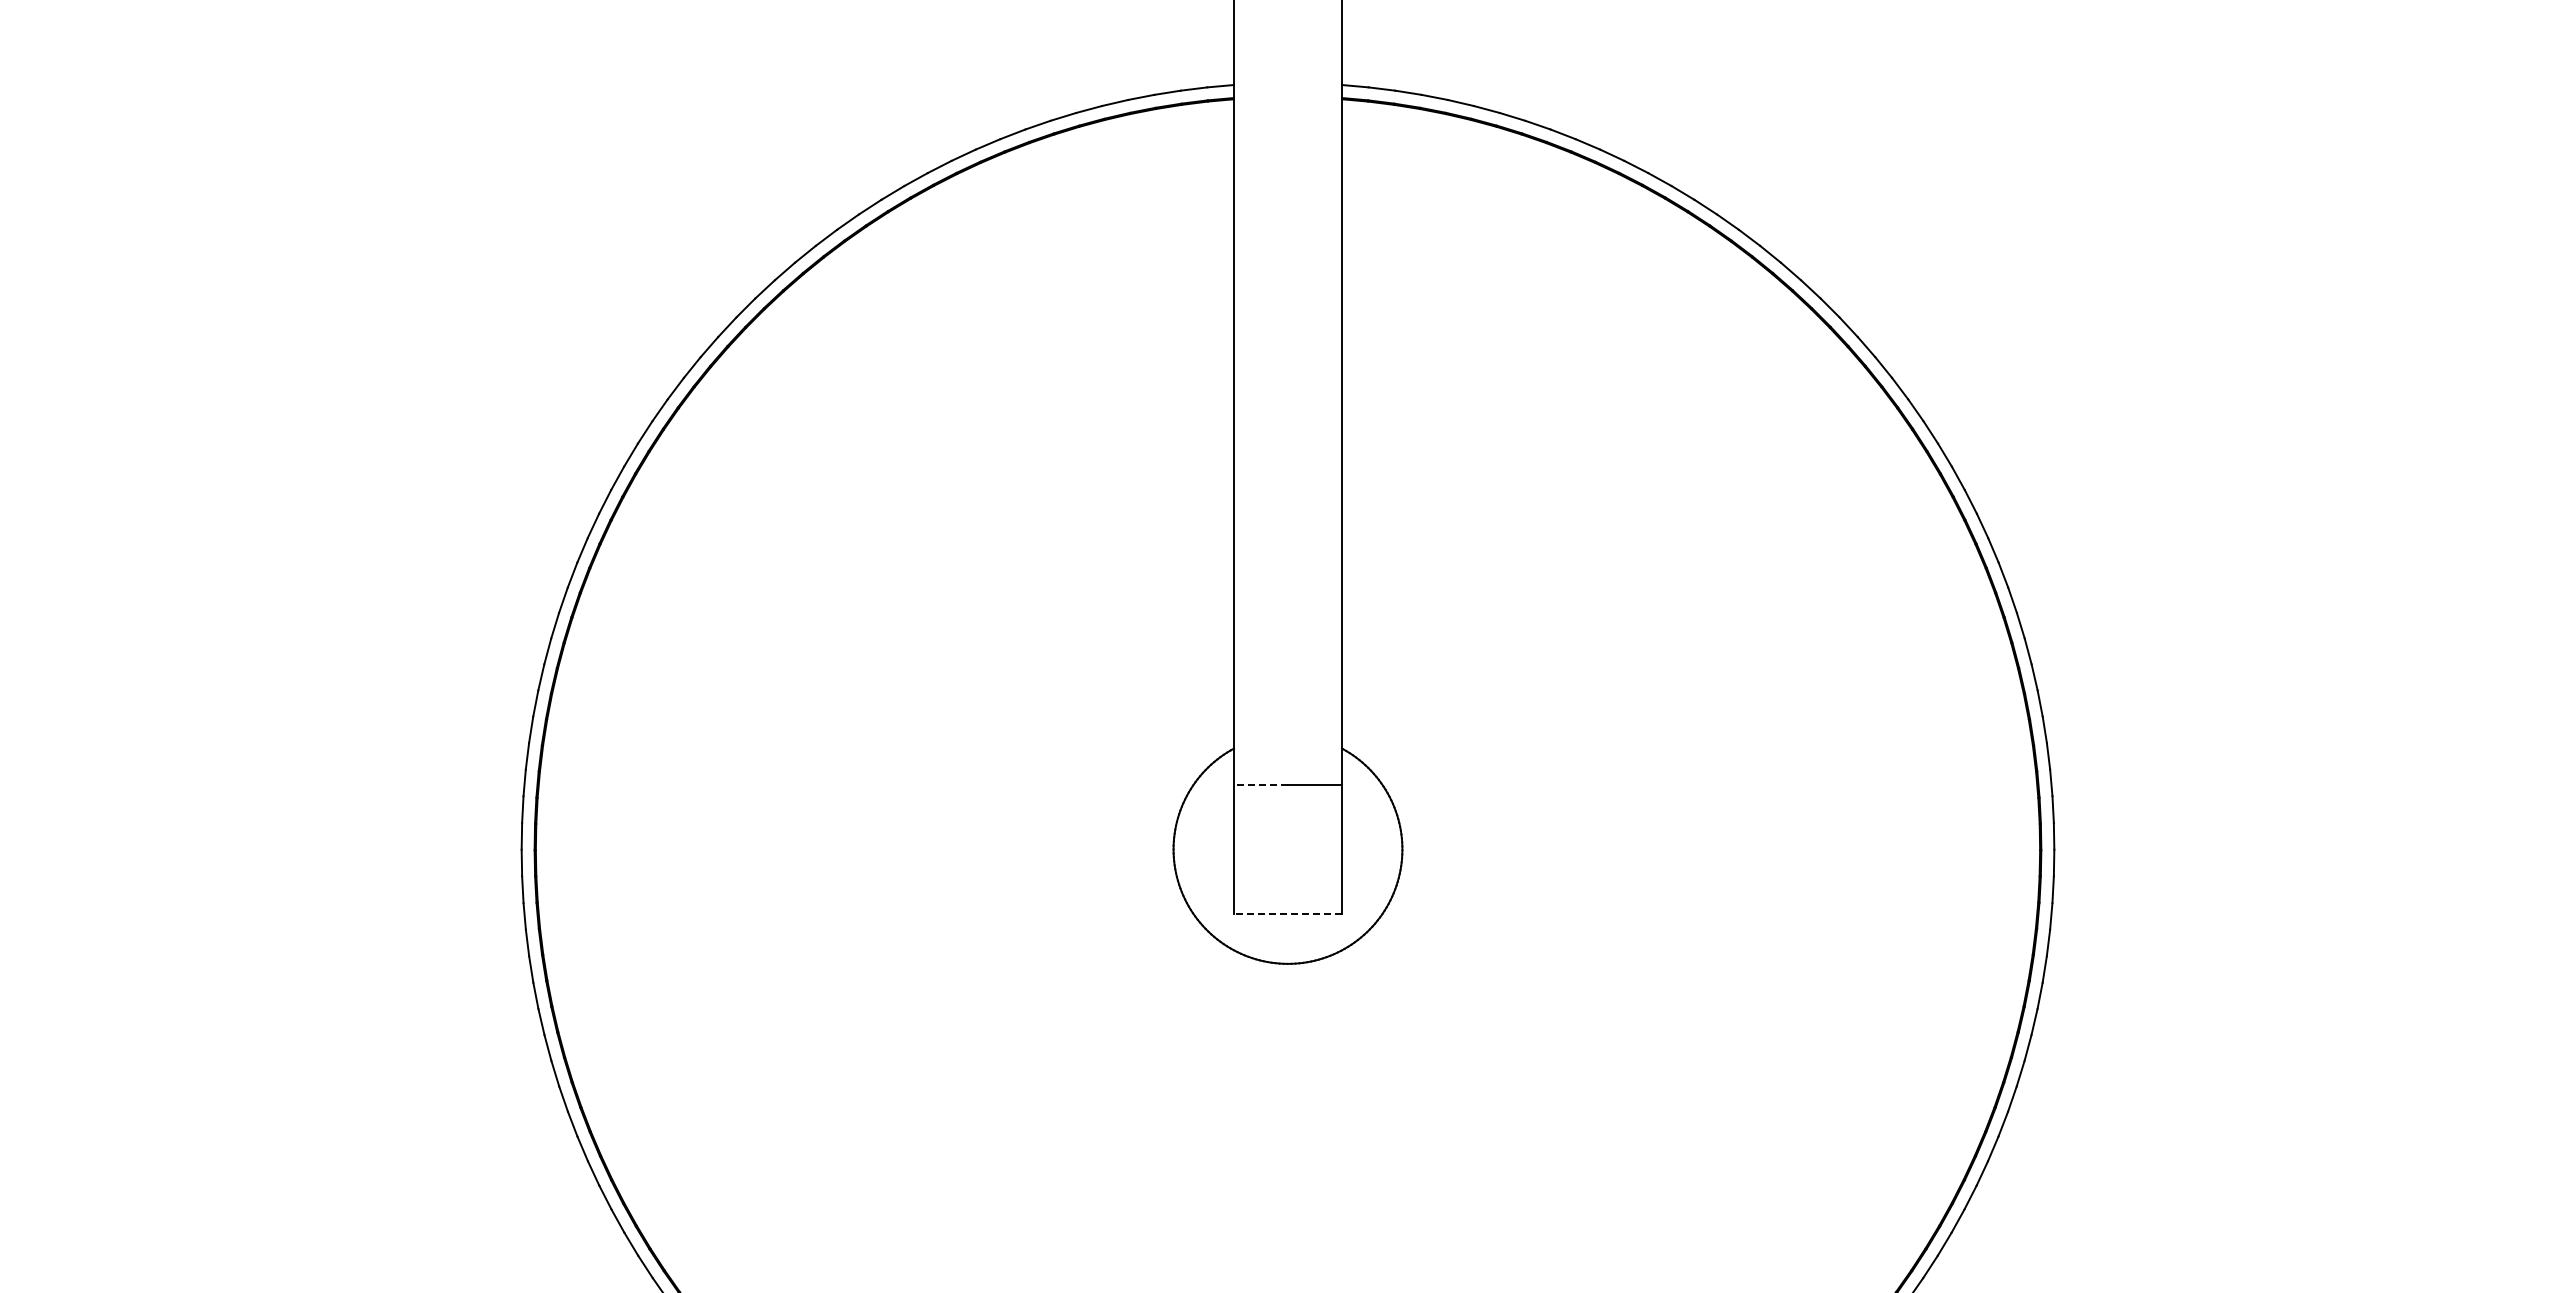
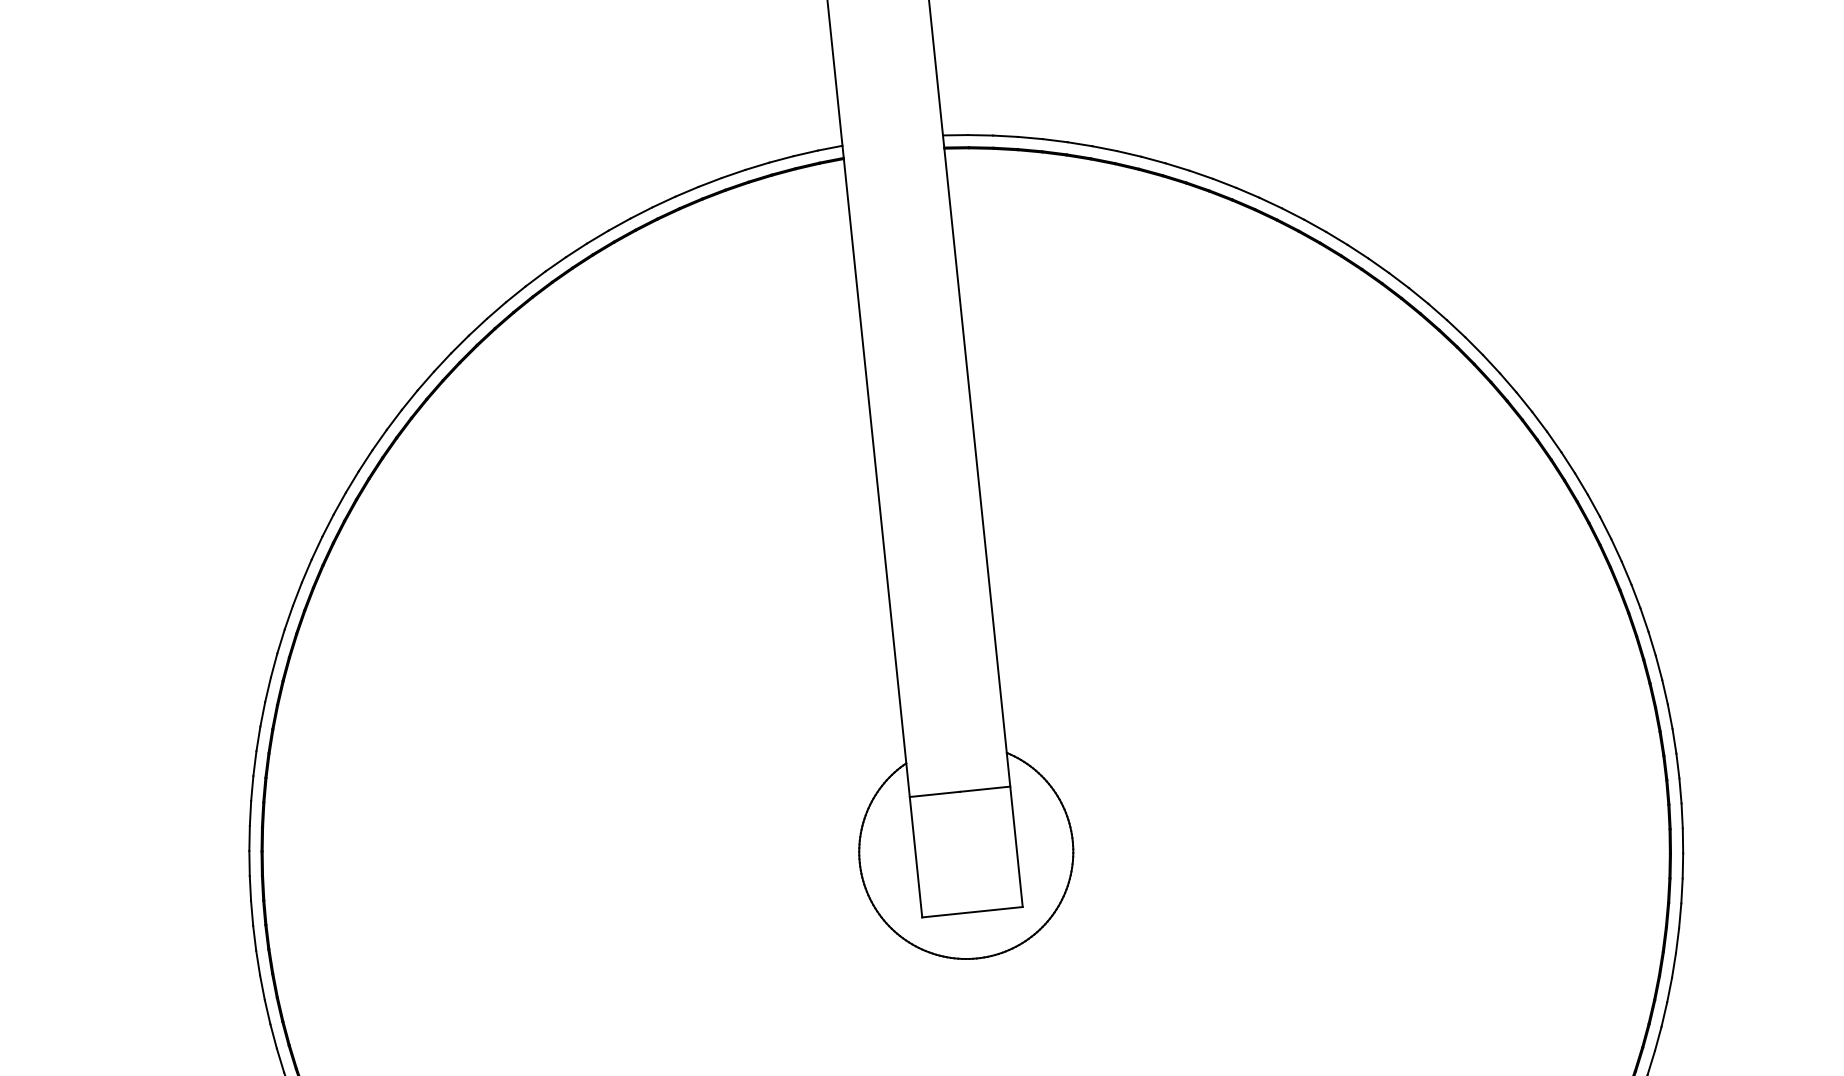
line: (1260, 784) -> (934, 794), dashed -> solid
line: (1287, 914) -> (972, 912), dashed -> solid

